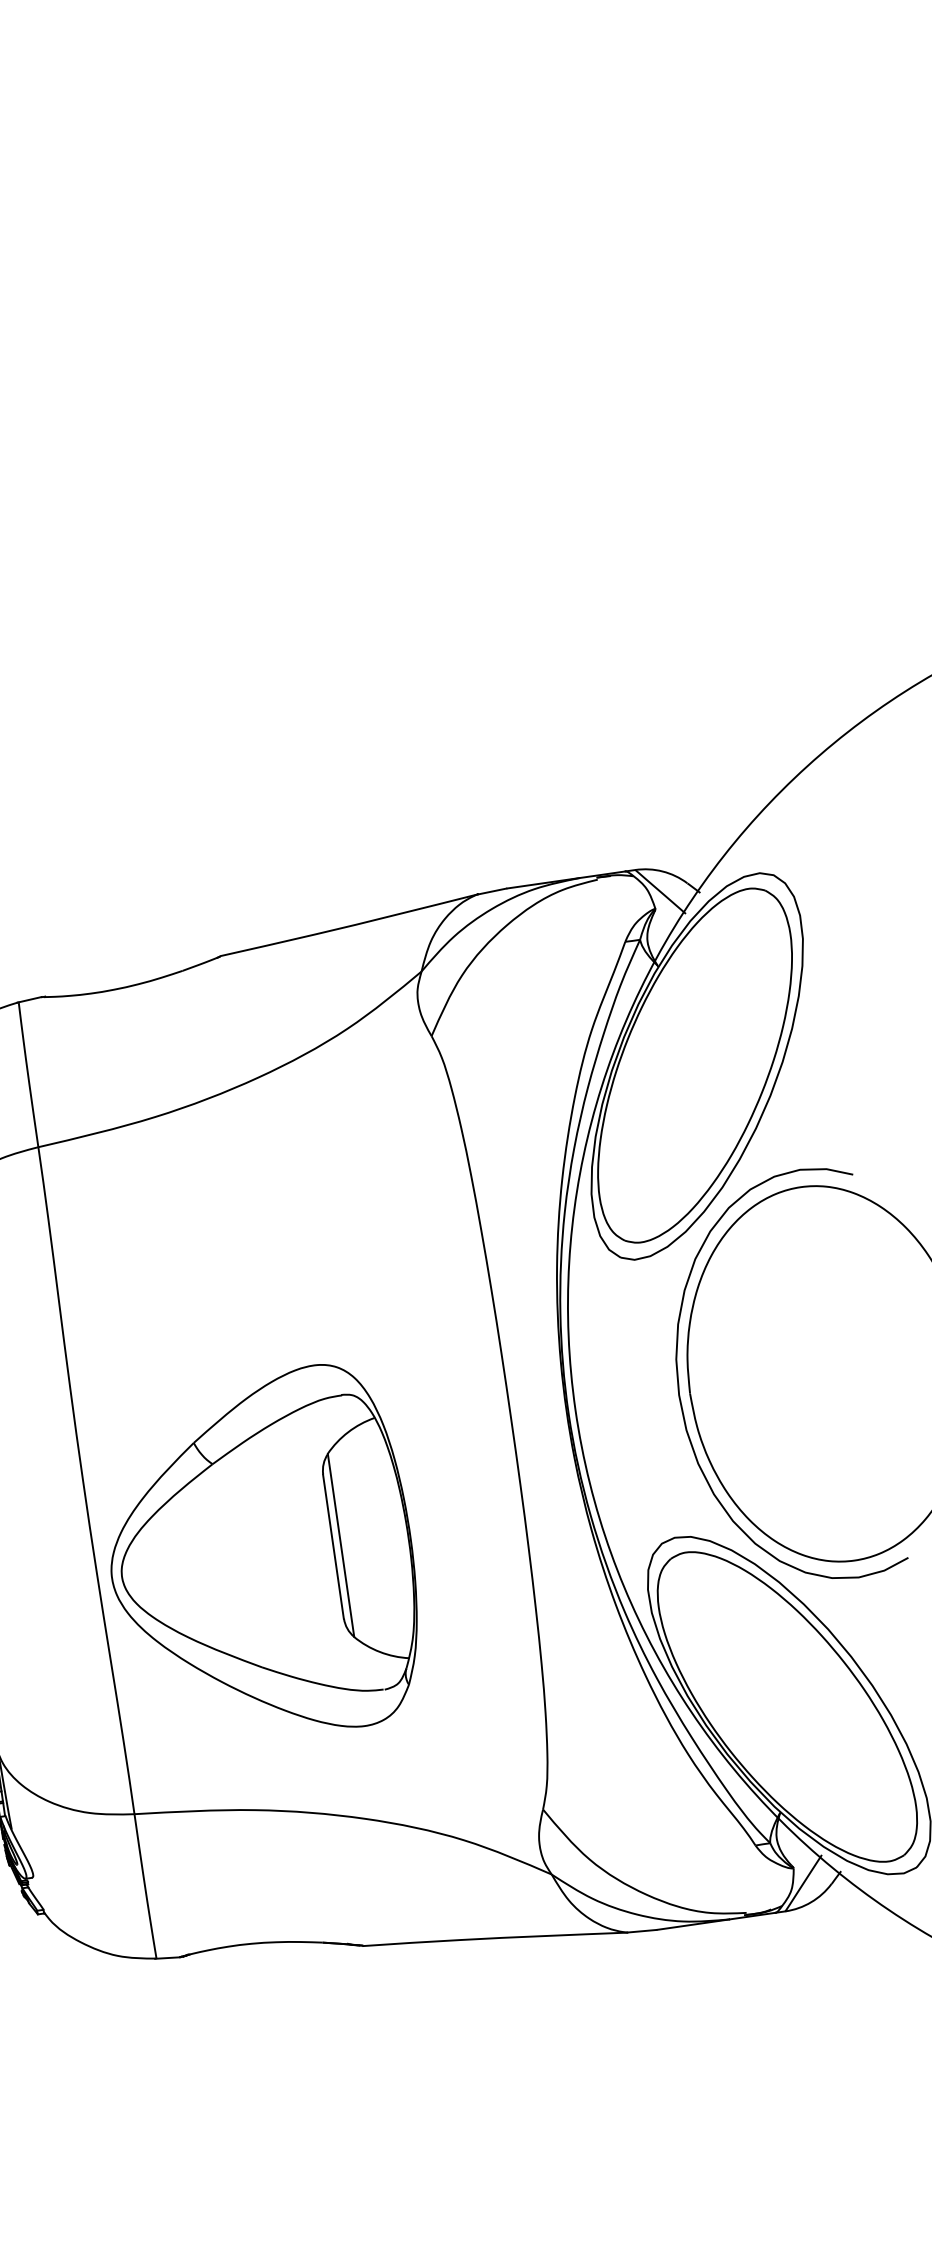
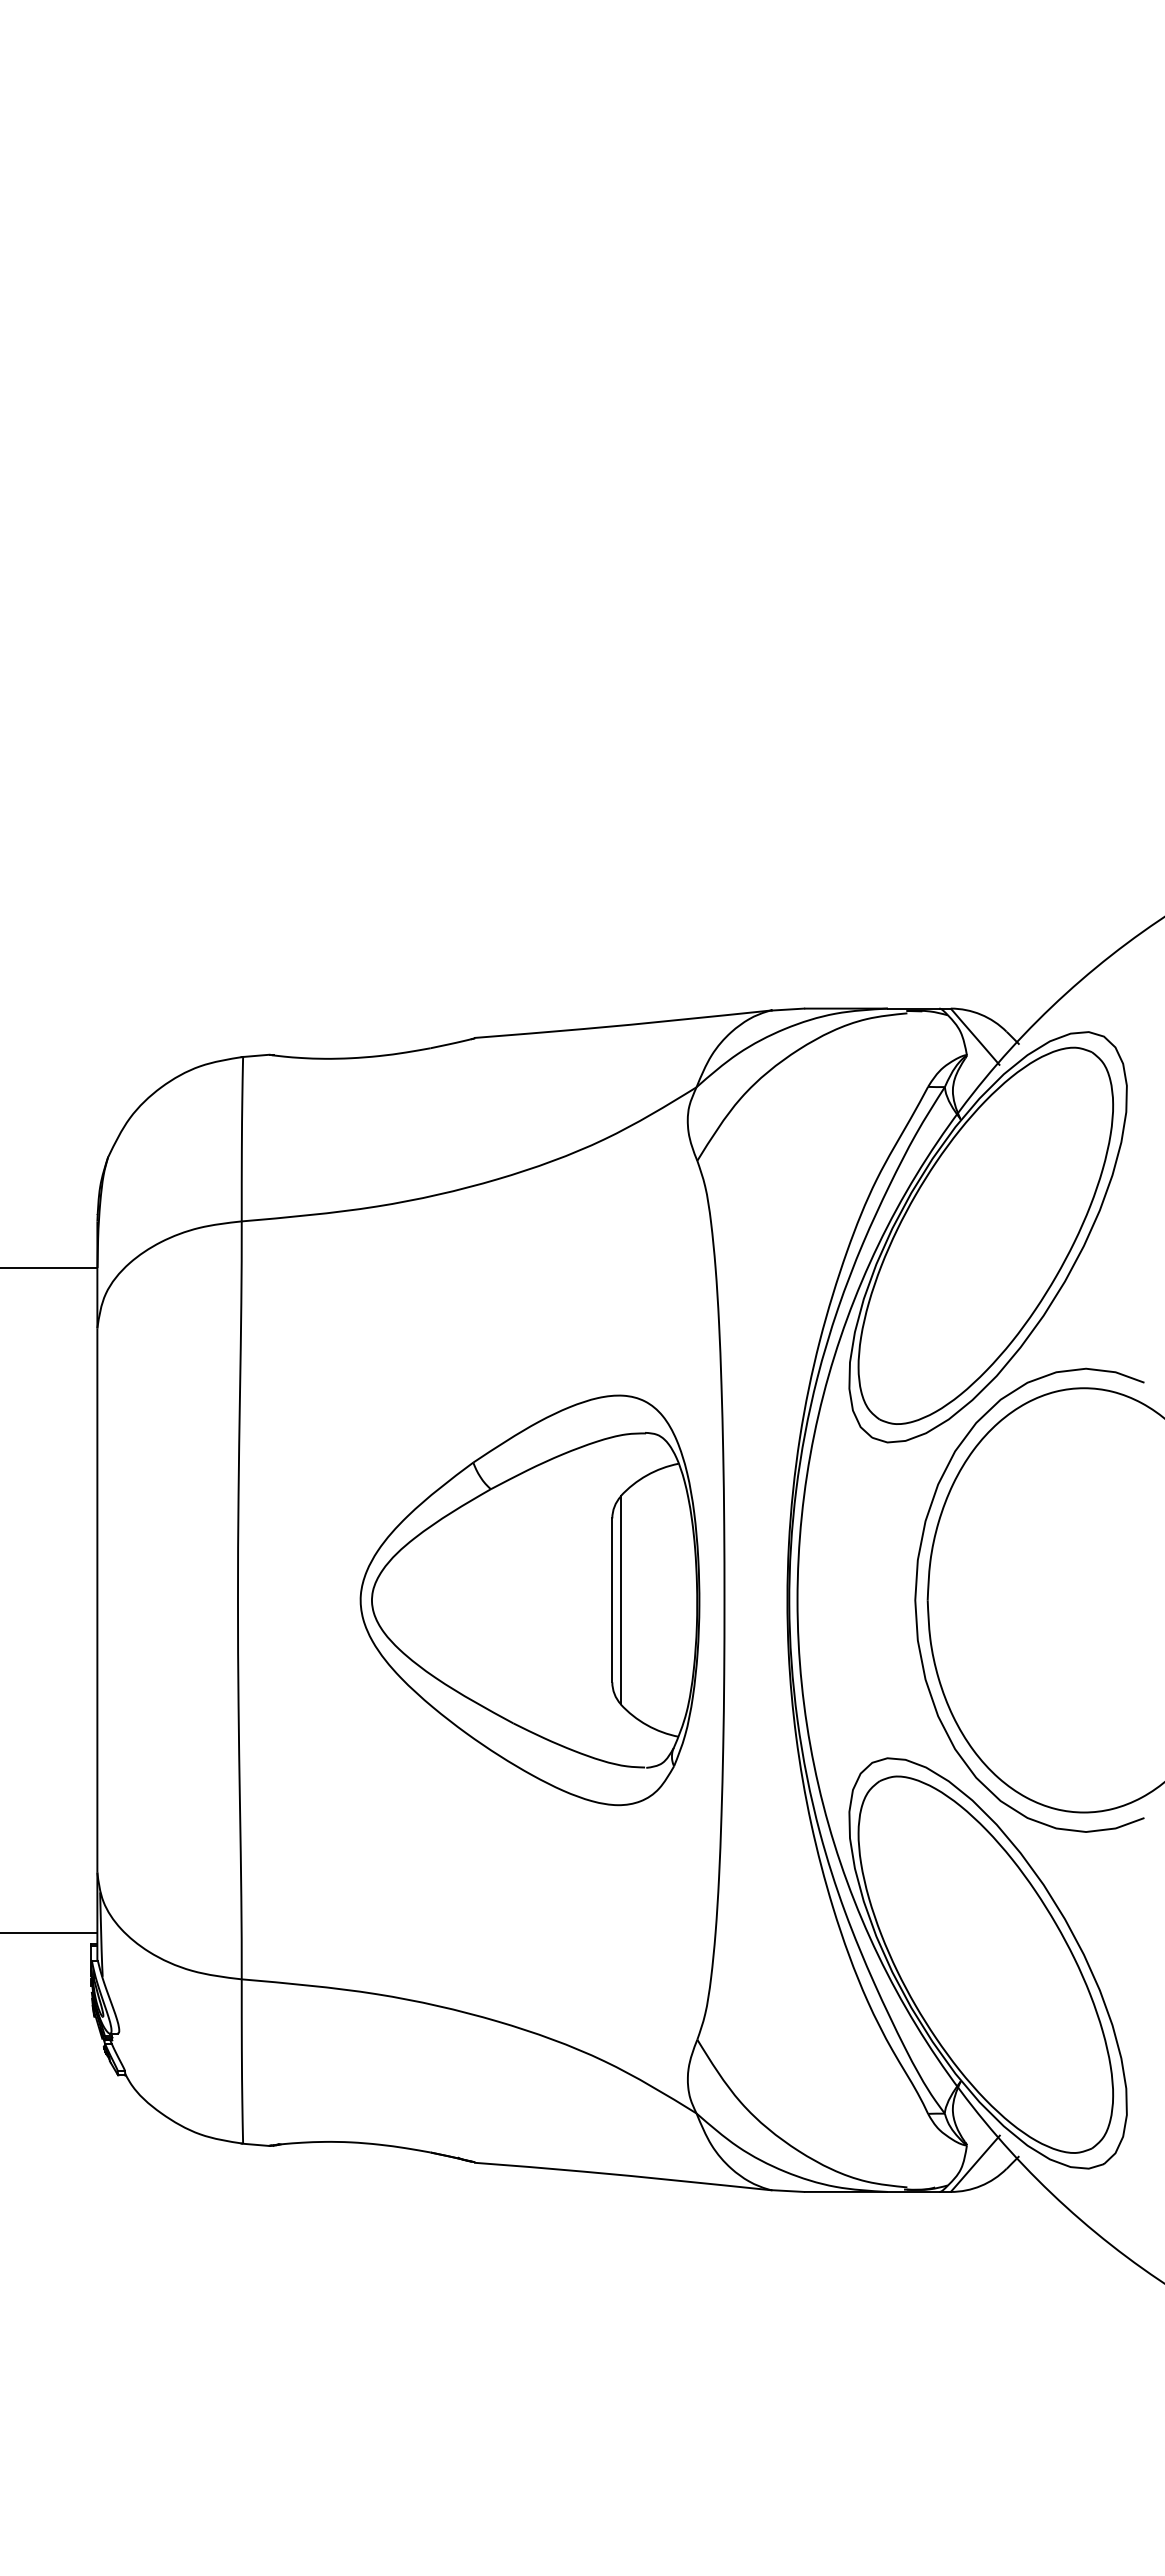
part: (260, 1557) -> (529, 1600), moved

